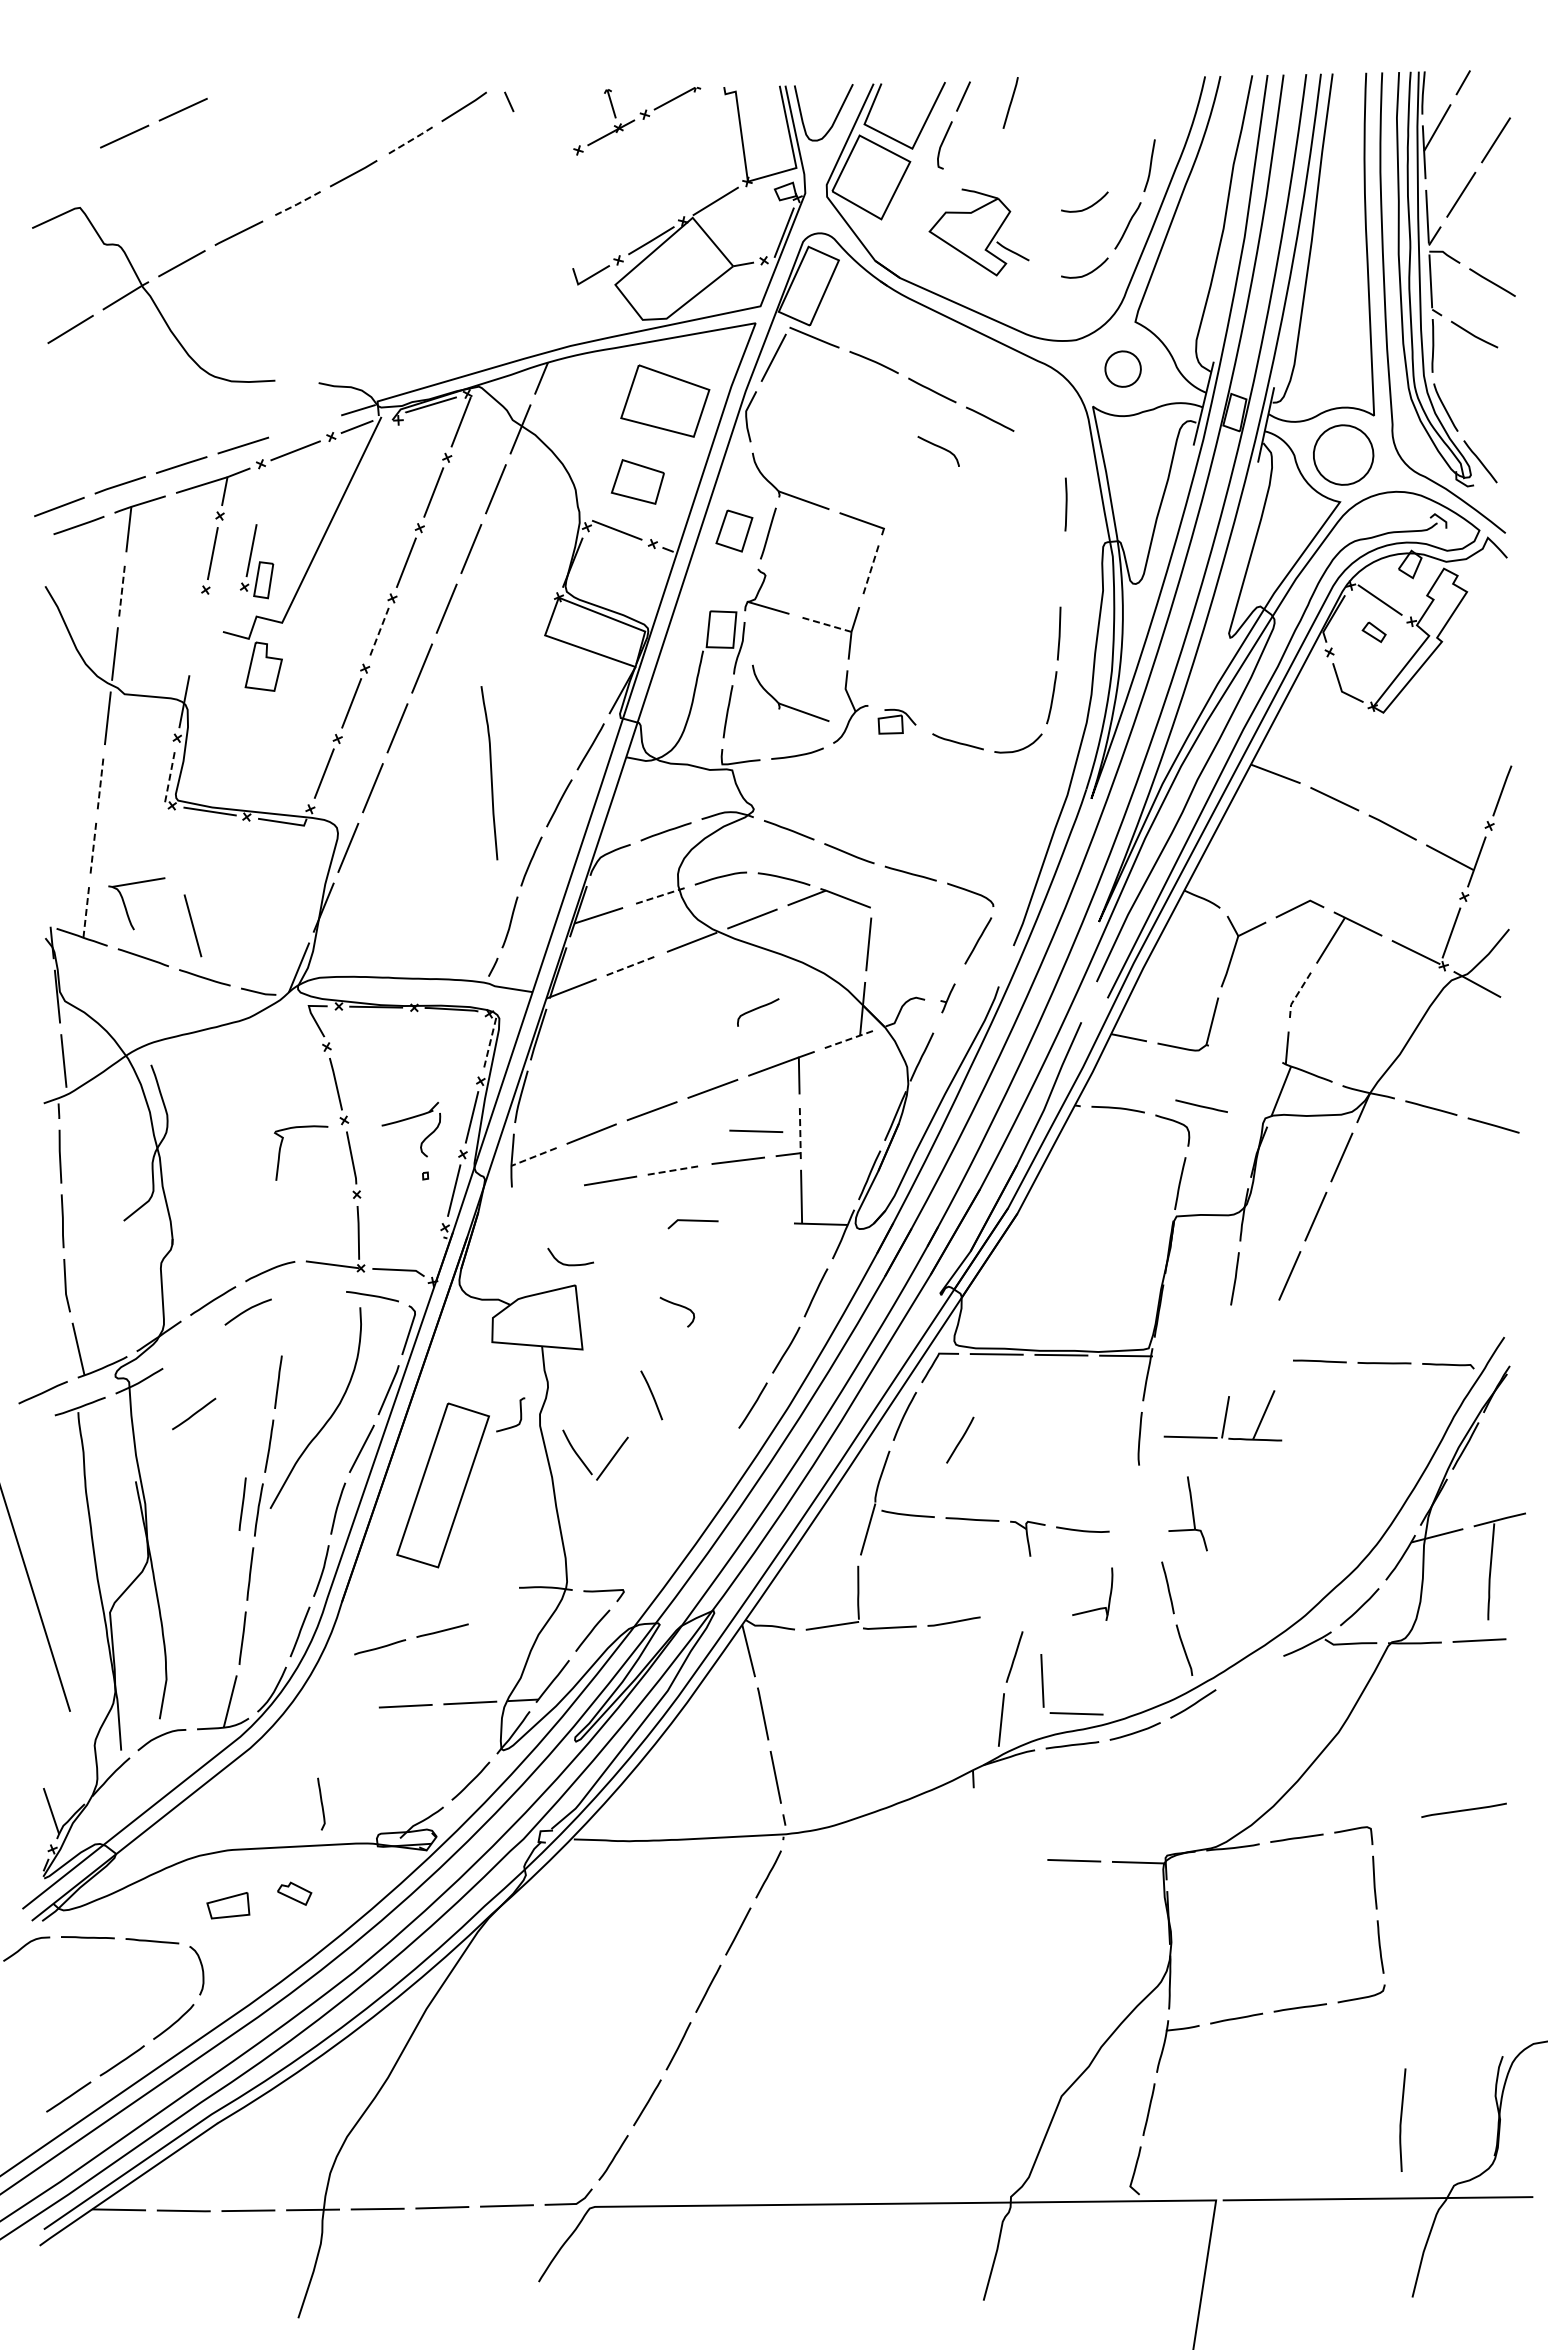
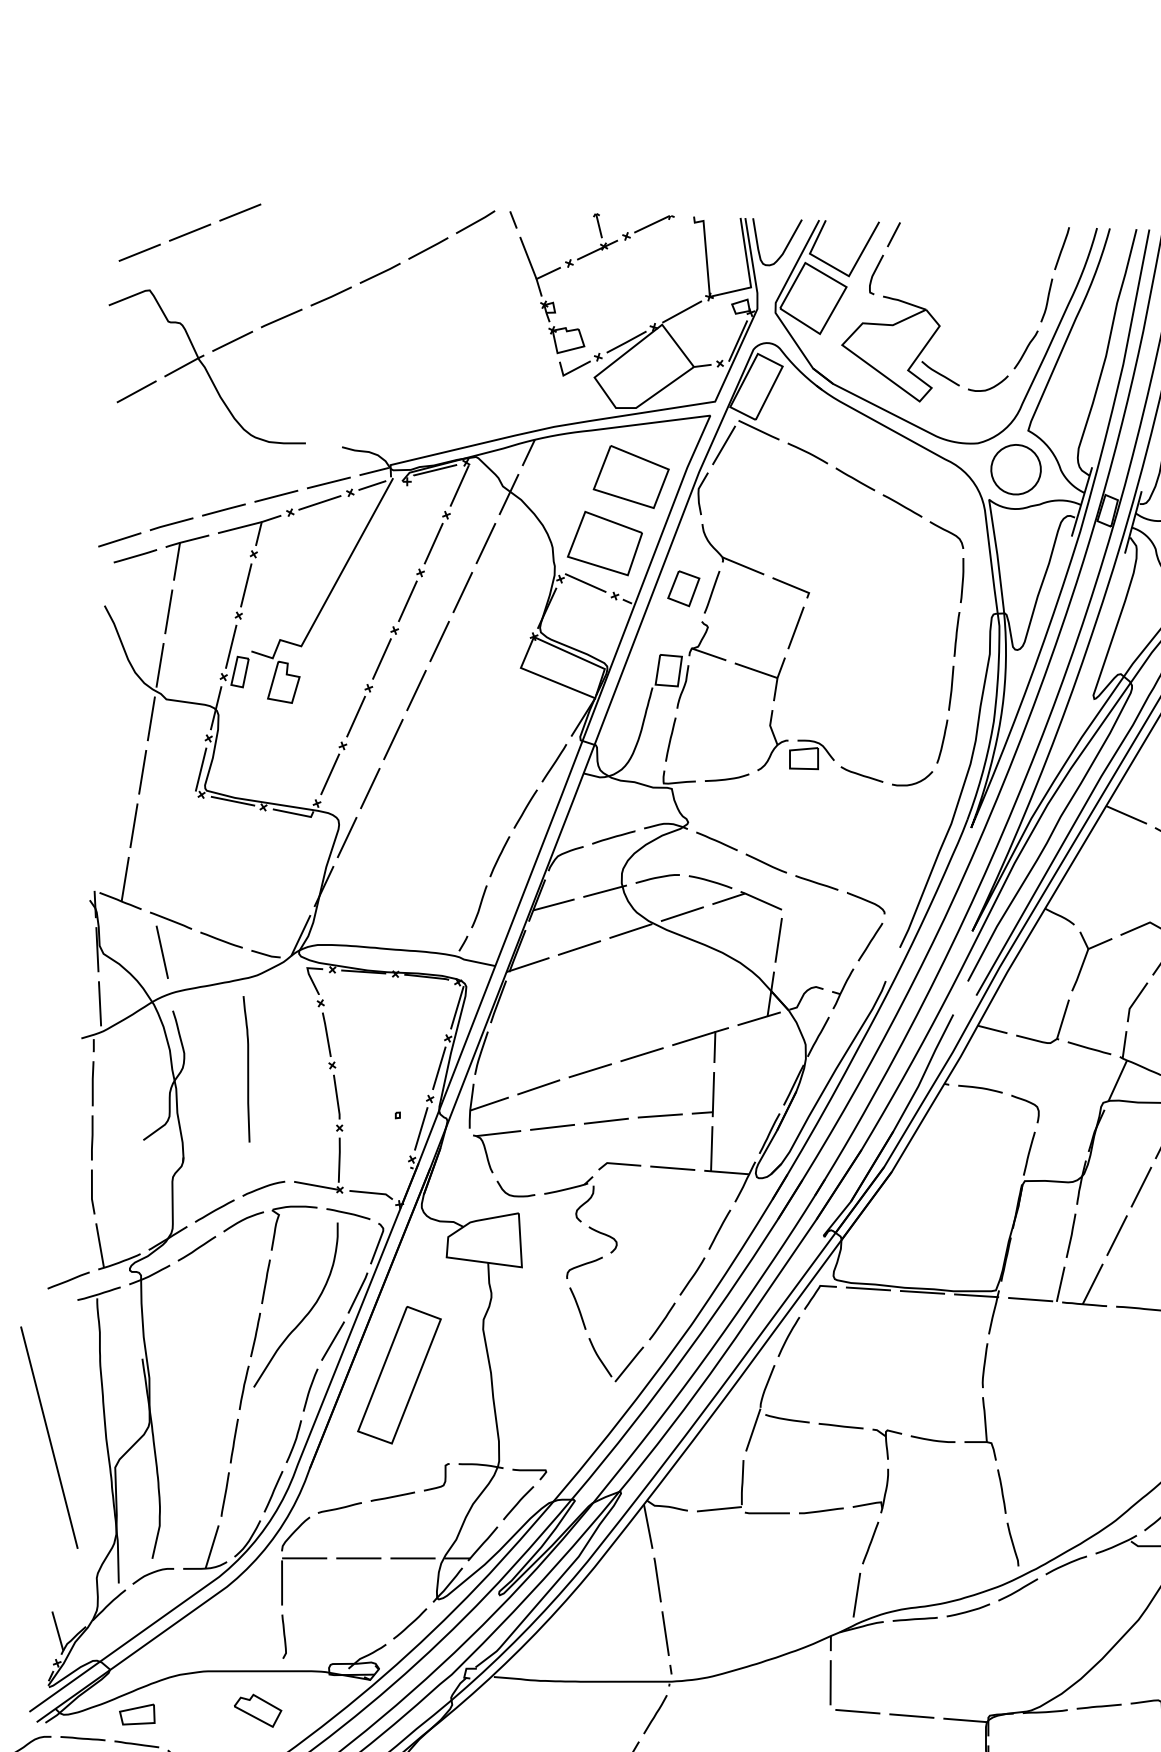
line: (1010, 102) -> (1061, 248), moved
line: (410, 140) -> (429, 248), dashed -> solid
line: (65, 163) -> (139, 252), added
part: (560, 197) -> (552, 302), added
line: (296, 204) -> (331, 296), dashed -> solid
curve: (1086, 207) -> (992, 332), removed
part: (978, 232) -> (900, 349), size x1.43
part: (1122, 368) -> (1015, 469), size x1.67
line: (304, 425) -> (328, 482), added
curve: (940, 448) -> (948, 532), moved
part: (637, 481) -> (604, 543), size x1.67
part: (257, 561) -> (235, 656), moved
line: (1062, 568) -> (956, 633), added
line: (870, 571) -> (795, 628), dashed -> solid
line: (122, 589) -> (169, 611), dashed -> solid
line: (825, 624) -> (756, 670), dashed -> solid
line: (379, 633) -> (382, 659), dashed -> solid
part: (785, 704) -> (719, 736), removed
part: (896, 721) -> (811, 754), size x1.43
curve: (490, 773) -> (247, 1069), moved
line: (170, 775) -> (201, 769), dashed -> solid
line: (100, 782) -> (142, 772), dashed -> solid
line: (93, 846) -> (133, 825), dashed -> solid
line: (659, 896) -> (605, 891), dashed -> solid
part: (126, 907) -> (487, 1153), moved
line: (86, 911) -> (125, 879), dashed -> solid
line: (192, 925) -> (161, 951), moved
line: (631, 965) -> (579, 947), dashed -> solid
line: (1296, 996) -> (1134, 1002), dashed -> solid
part: (947, 998) -> (842, 988), size x1.67
curve: (757, 1009) -> (584, 1265), moved
line: (850, 1039) -> (759, 1019), dashed -> solid
line: (489, 1044) -> (456, 1008), dashed -> solid
line: (1201, 1105) -> (1089, 1047), moved
part: (409, 1119) -> (567, 1189), moved
line: (756, 1130) -> (672, 1167), moved
line: (800, 1132) -> (713, 1094), dashed -> solid
part: (281, 1147) -> (277, 1223), moved
line: (533, 1157) -> (489, 1104), dashed -> solid
line: (674, 1170) -> (606, 1121), dashed -> solid
line: (194, 1413) -> (197, 1248), moved
curve: (520, 1414) -> (444, 1477), moved
part: (1222, 1415) -> (1058, 1282), moved
line: (960, 1439) -> (834, 1358), removed
part: (584, 1462) -> (605, 1366), moved
line: (242, 1503) -> (230, 1381), removed
part: (1187, 1513) -> (981, 1428), moved
part: (1095, 1608) -> (872, 1502), moved
curve: (1249, 1671) -> (1066, 1565), added
part: (1043, 1684) -> (831, 1685), moved
part: (339, 1712) -> (303, 1560), added
part: (294, 1893) -> (257, 1710), size x1.67
part: (228, 1905) -> (137, 1714), moved

